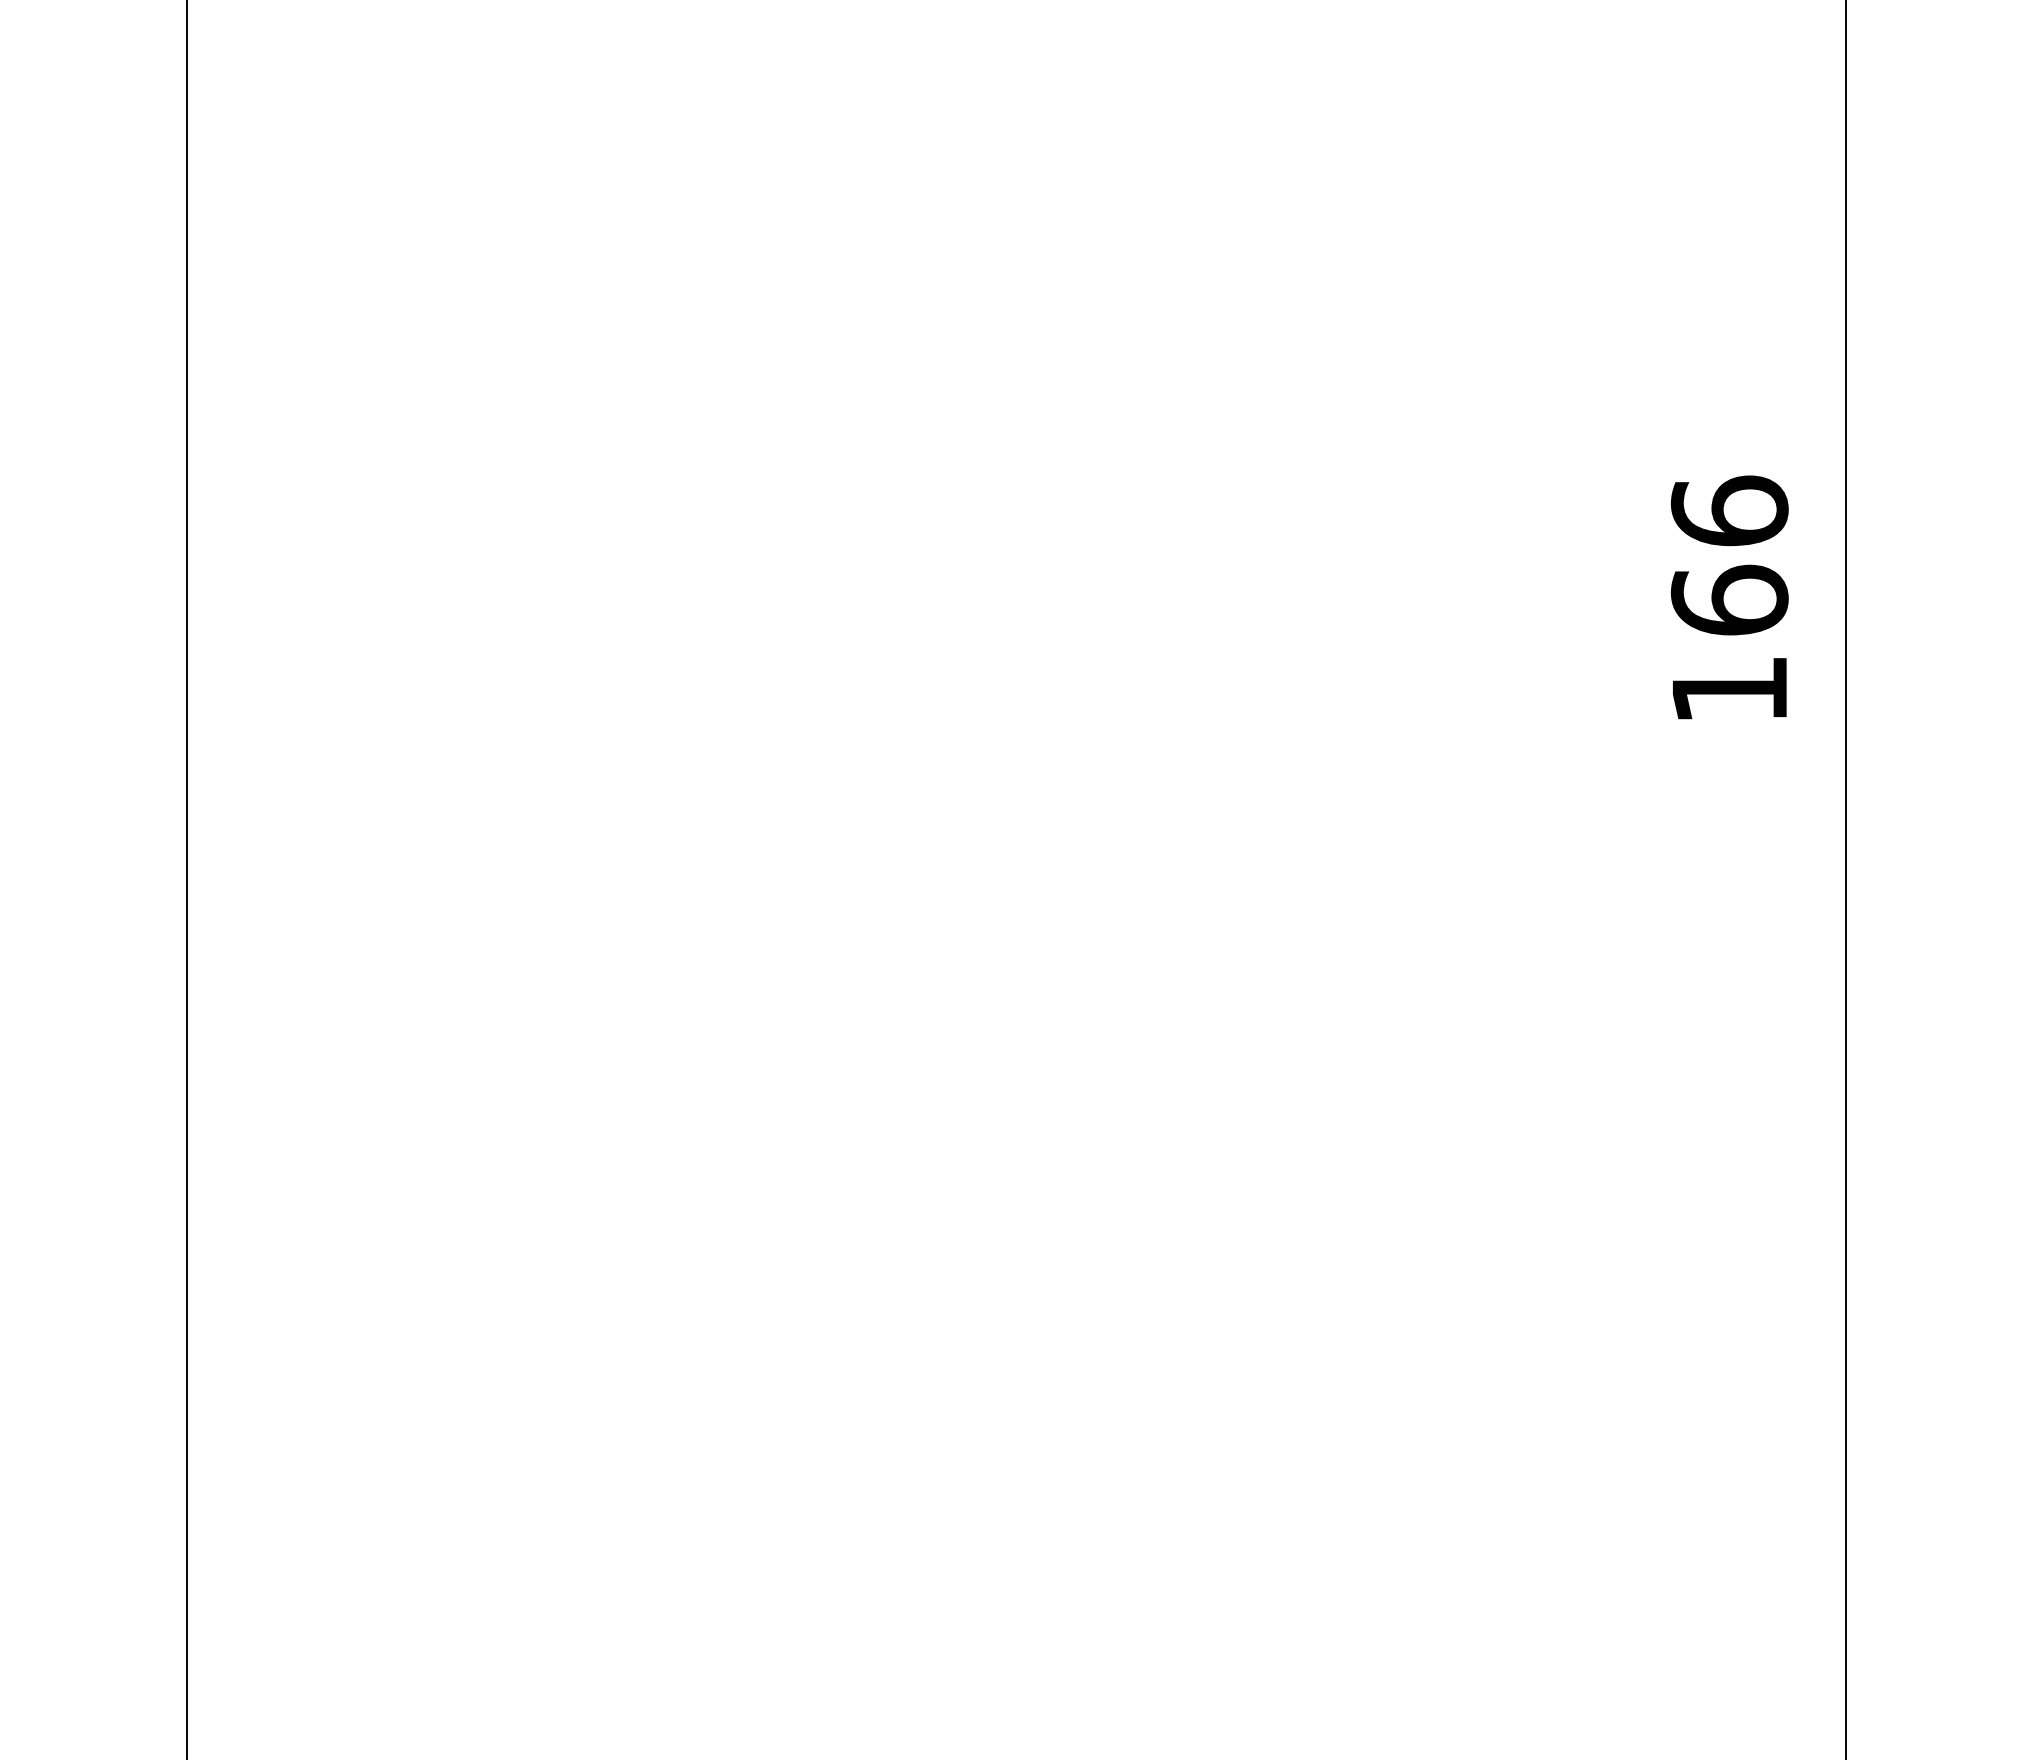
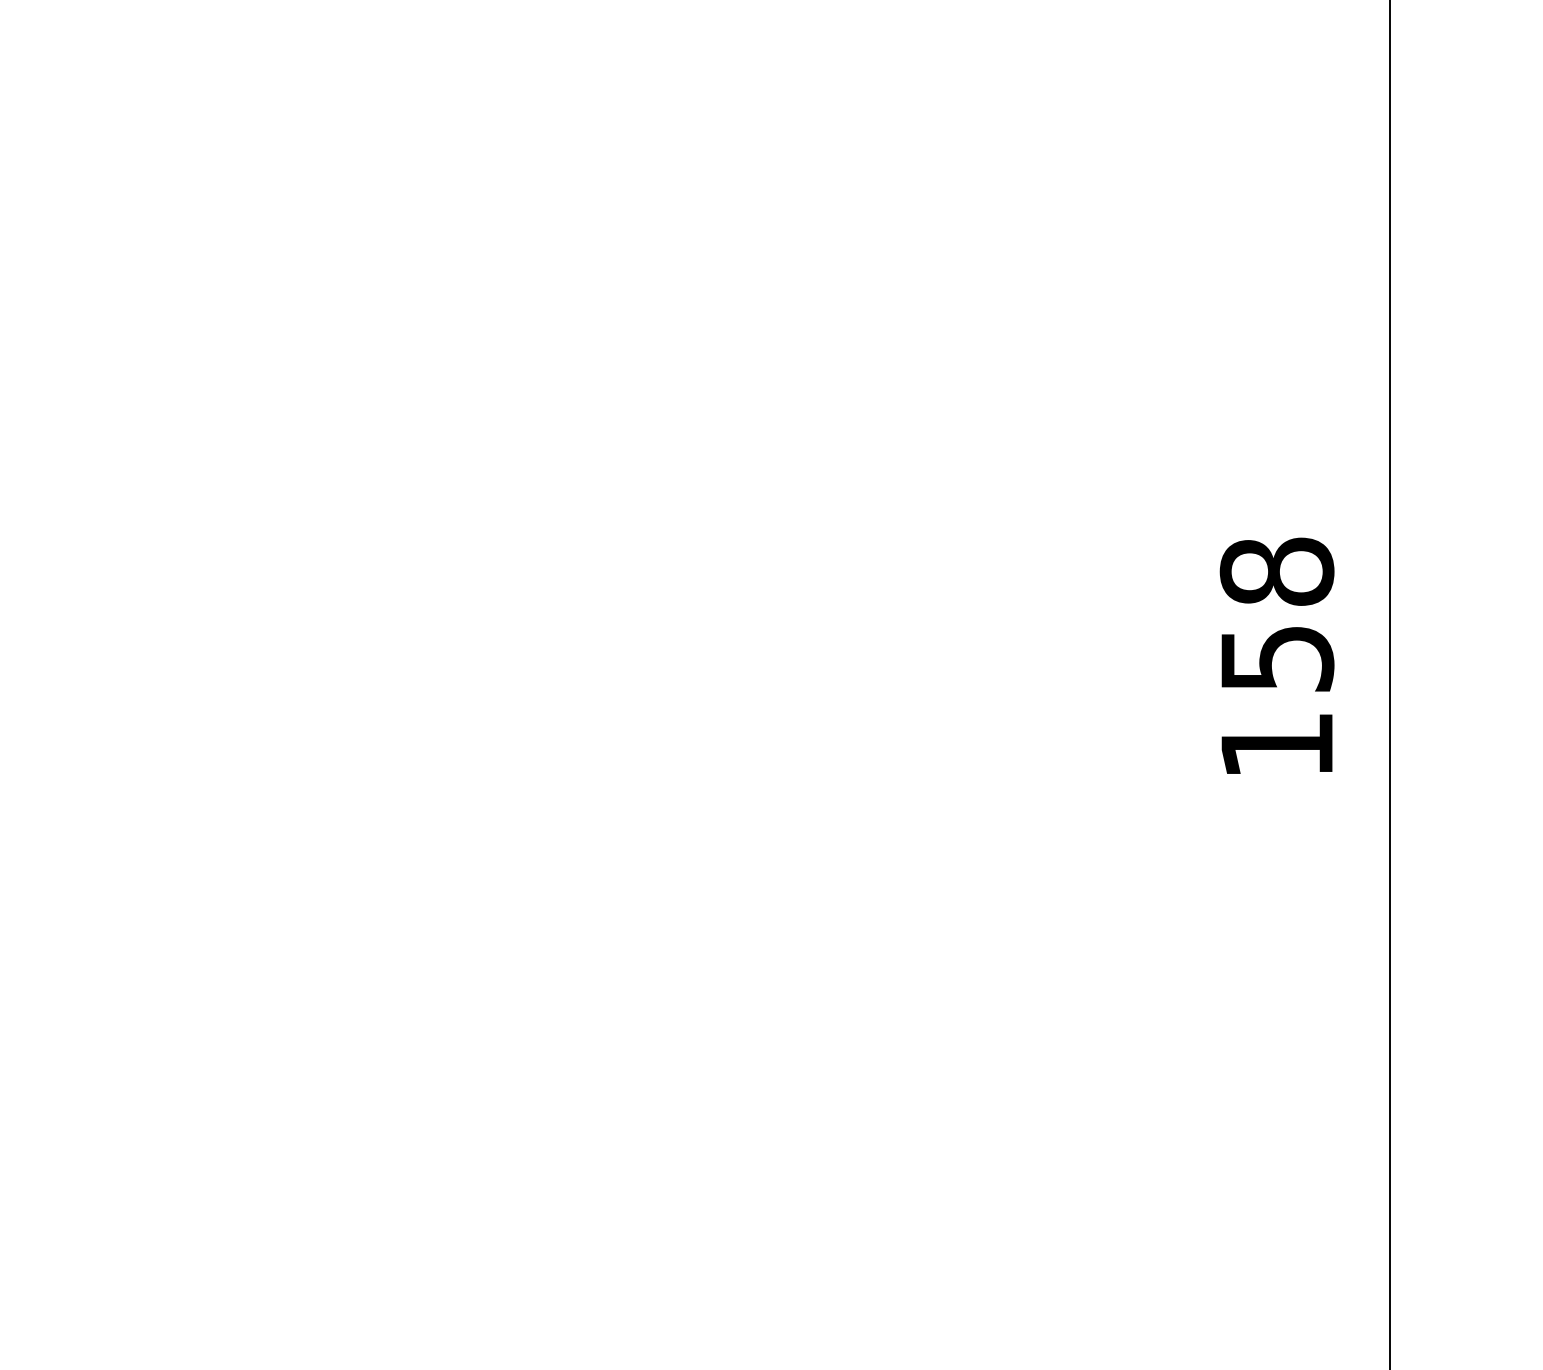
text: (1729, 555) -> (1276, 614), 166 -> 158

